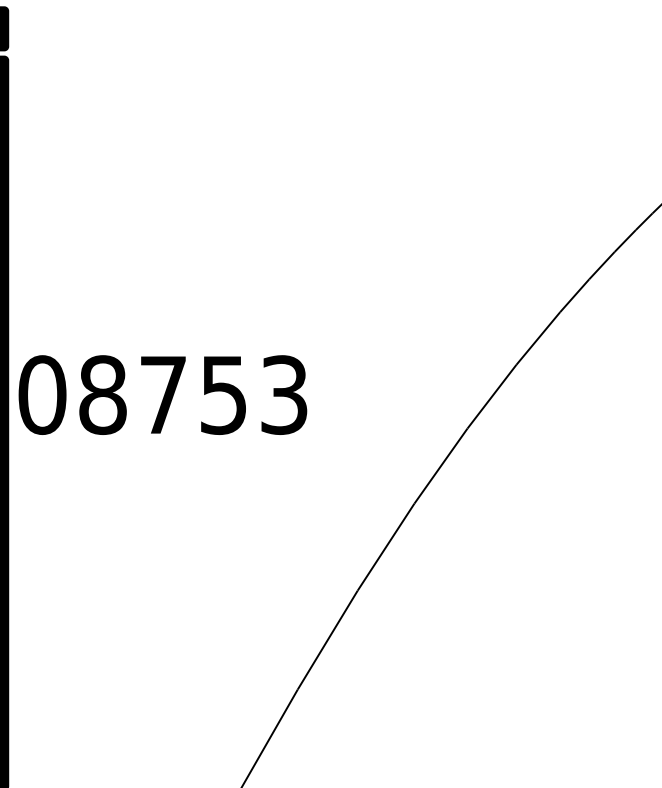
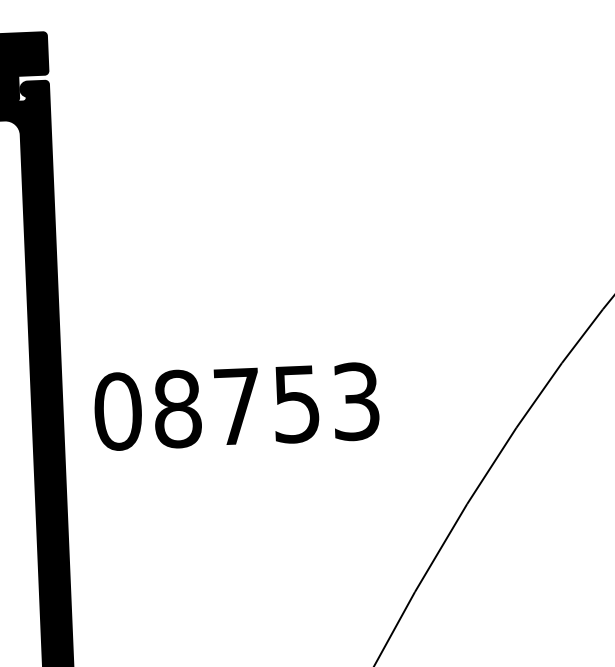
text: (162, 394) -> (236, 406), moved

